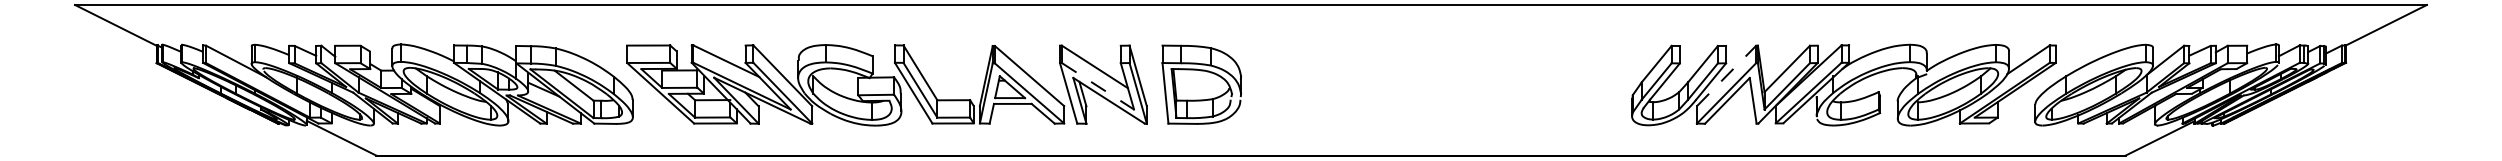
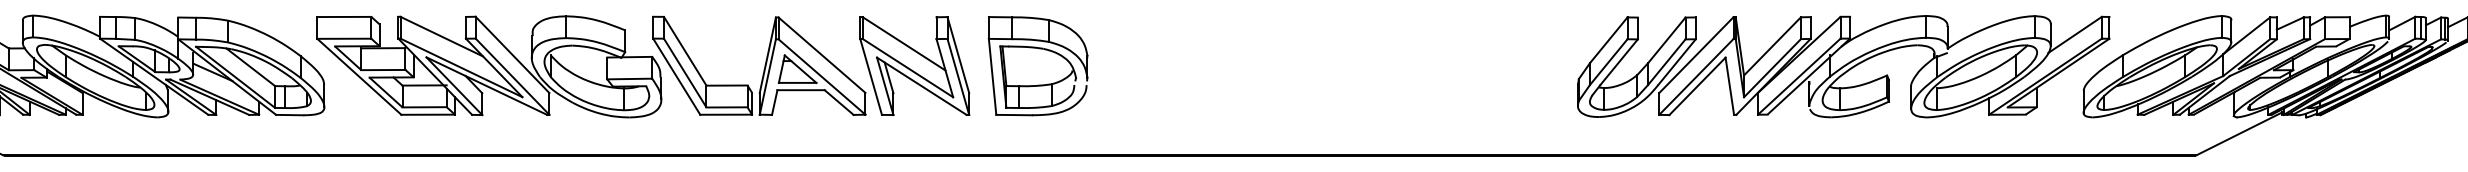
line: (1726, 75) -> (1696, 54), dashed -> solid
line: (1097, 86) -> (907, 68), dashed -> solid

